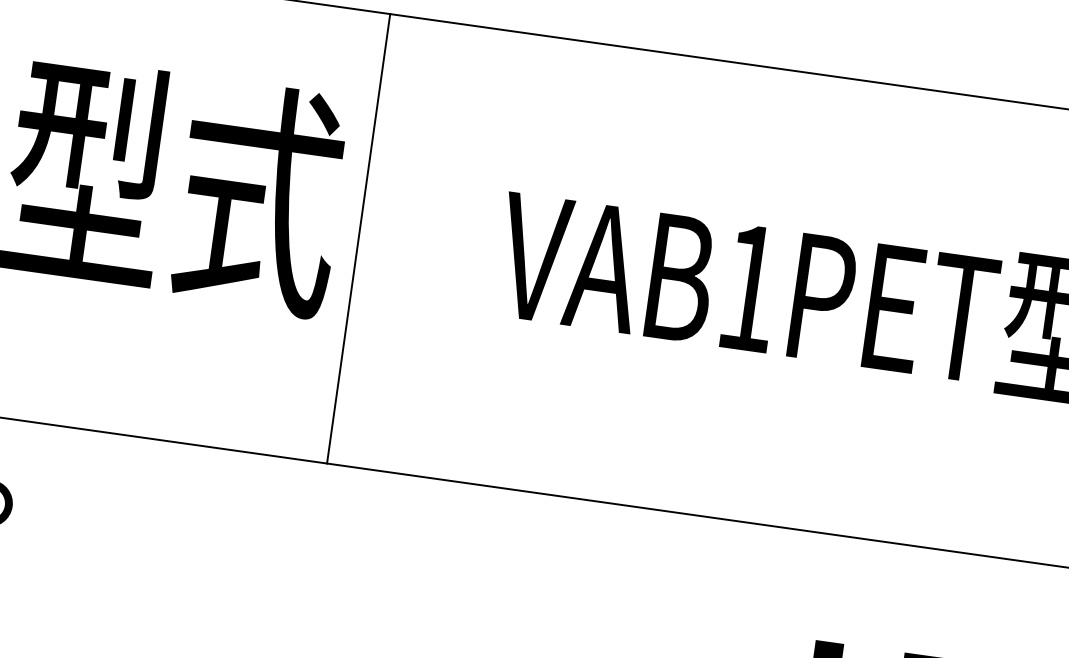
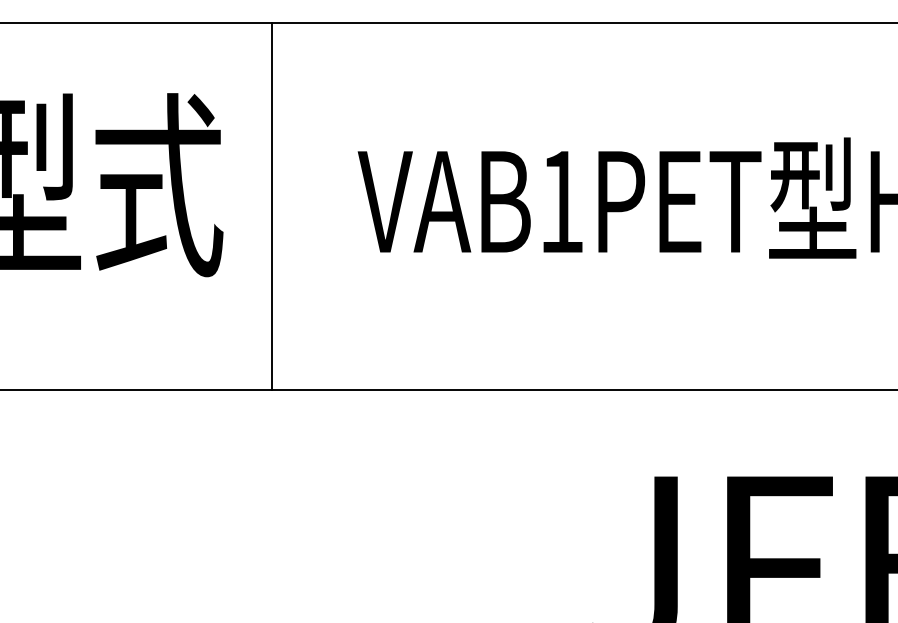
line: (358, 238) -> (271, 206), moved

